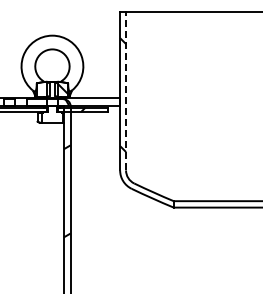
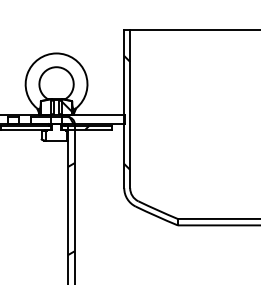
line: (126, 90) -> (130, 108), dashed -> solid

